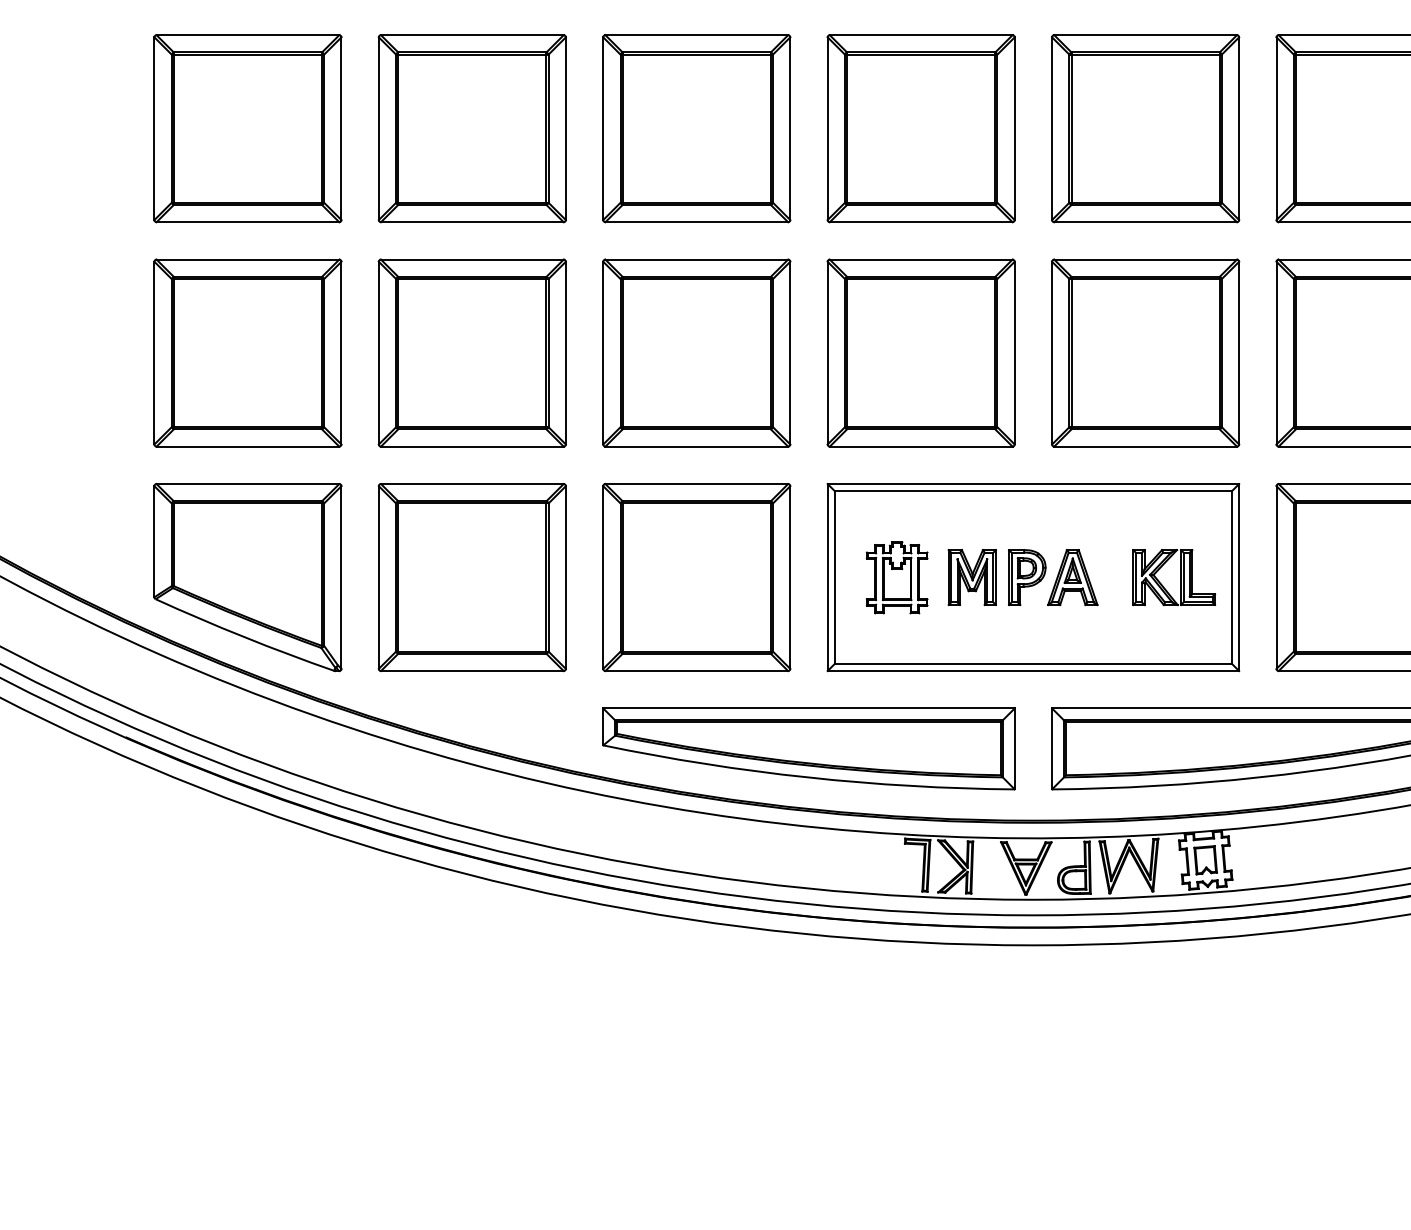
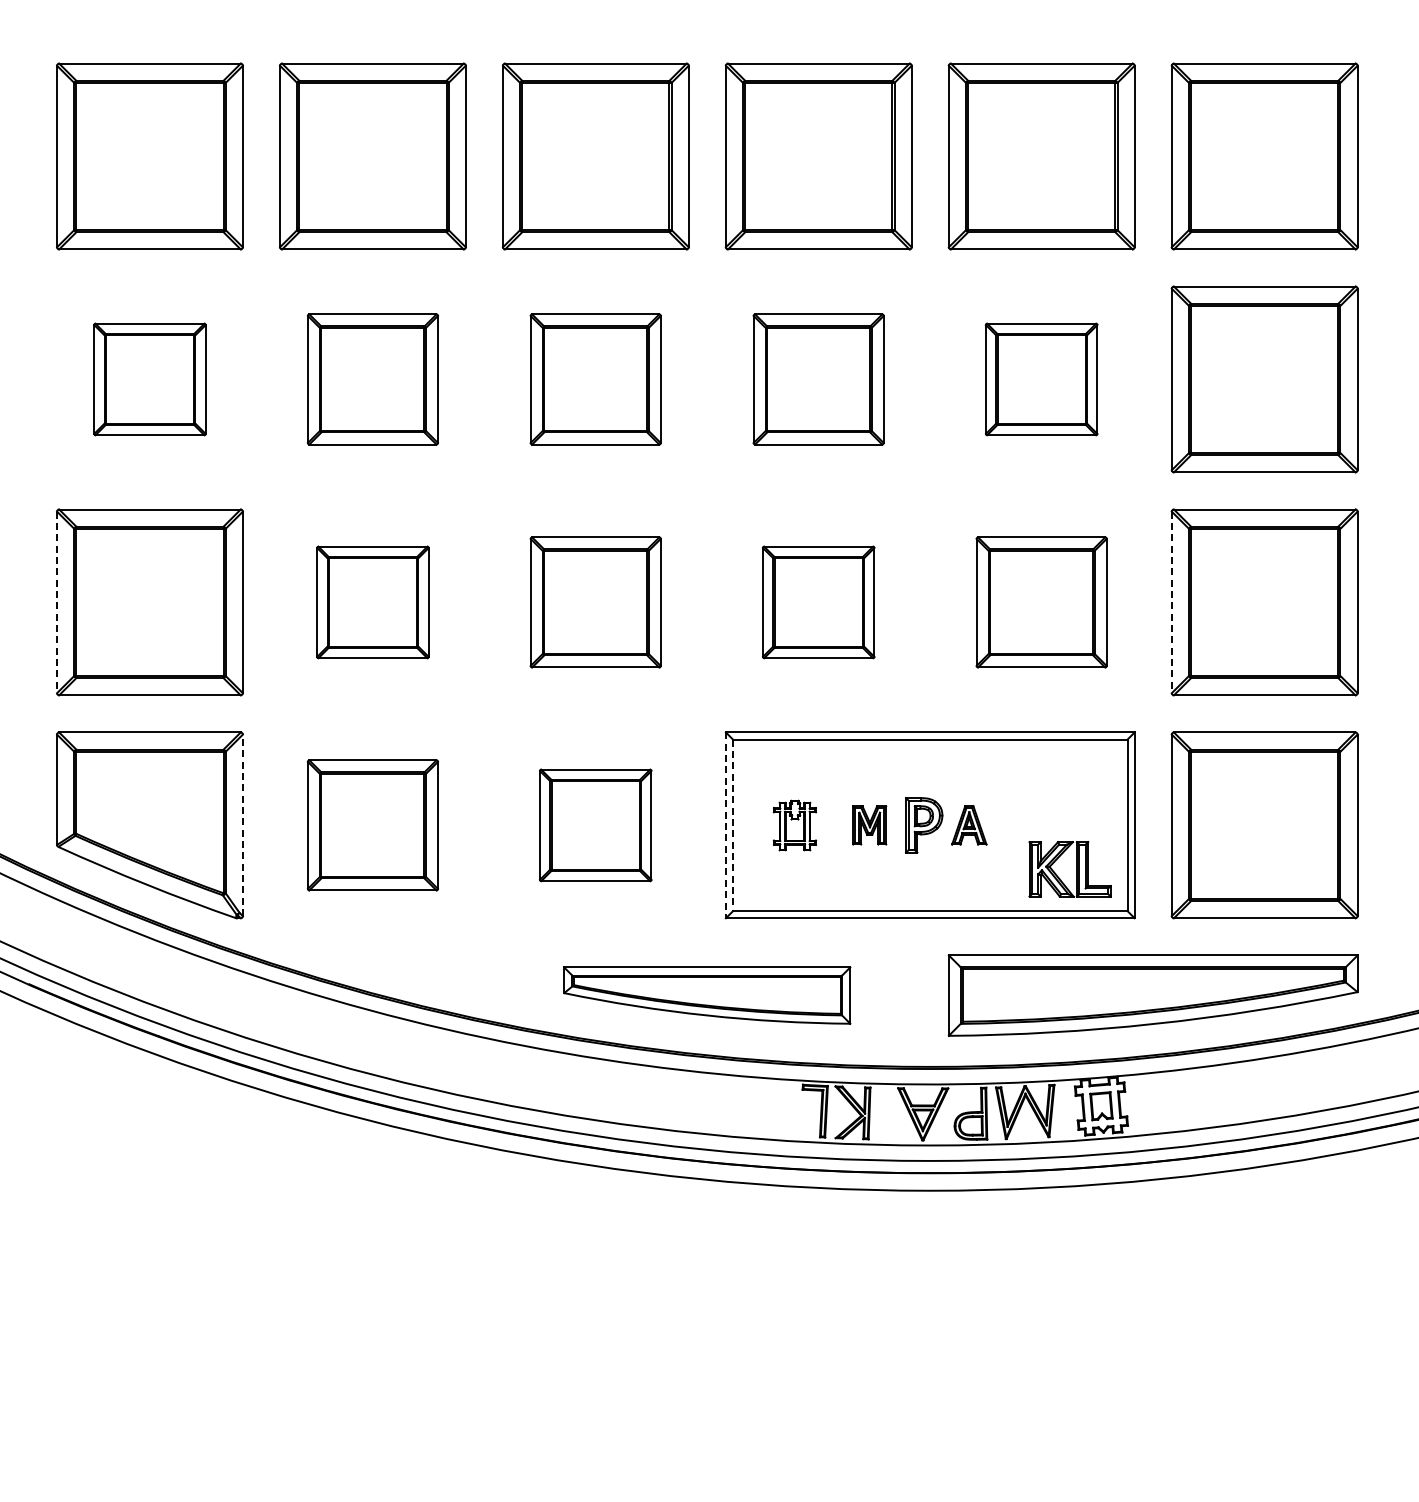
part: (247, 128) -> (149, 379), size x0.6
part: (471, 128) -> (372, 379), size x0.7
part: (696, 128) -> (595, 379), size x0.7
part: (920, 128) -> (818, 379), size x0.7
part: (1145, 128) -> (1041, 379), size x0.6
line: (154, 353) -> (57, 602), solid -> dashed
part: (471, 353) -> (372, 602), size x0.6
part: (696, 353) -> (595, 602), size x0.7
part: (920, 353) -> (818, 602), size x0.6
part: (1145, 353) -> (1041, 602), size x0.7
line: (1276, 353) -> (1171, 602), solid -> dashed
line: (341, 577) -> (242, 825), solid -> dashed
part: (471, 577) -> (372, 825), size x0.7
part: (696, 577) -> (595, 825), size x0.6
line: (827, 577) -> (725, 825), solid -> dashed
line: (835, 577) -> (733, 825), solid -> dashed
part: (896, 577) -> (794, 825), size x0.7
part: (972, 577) -> (869, 825), size x0.7
part: (1071, 577) -> (968, 825), size x0.7
part: (1180, 577) -> (1076, 869), moved
part: (808, 748) -> (706, 995), size x0.7

